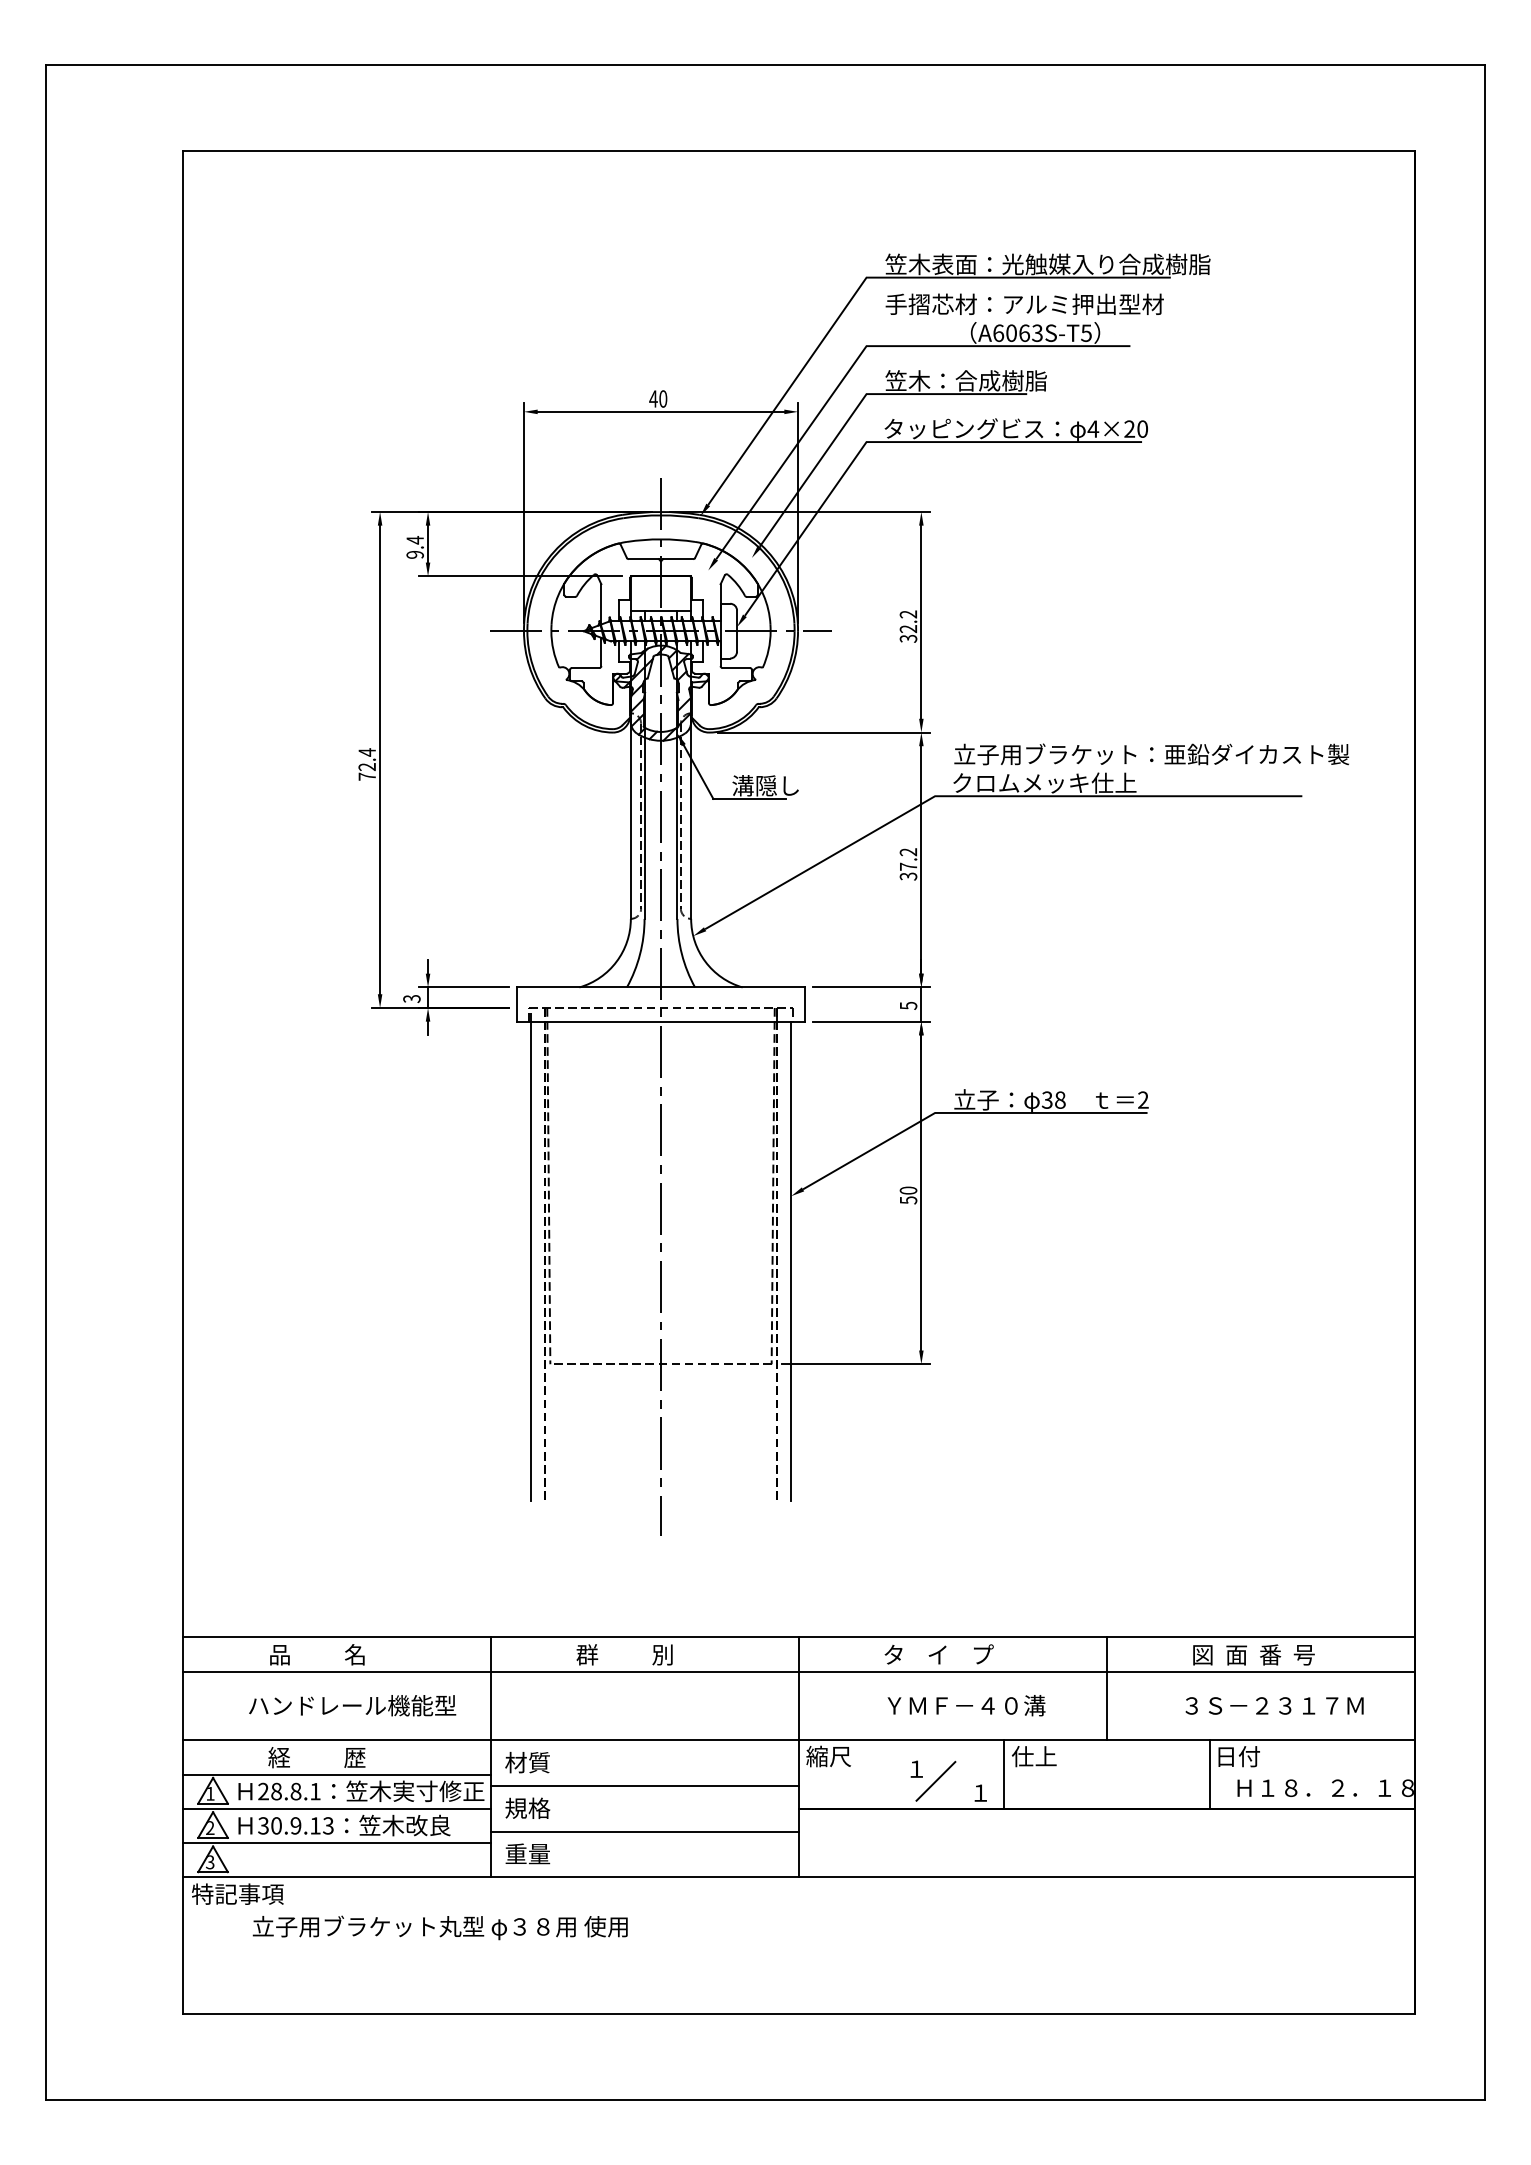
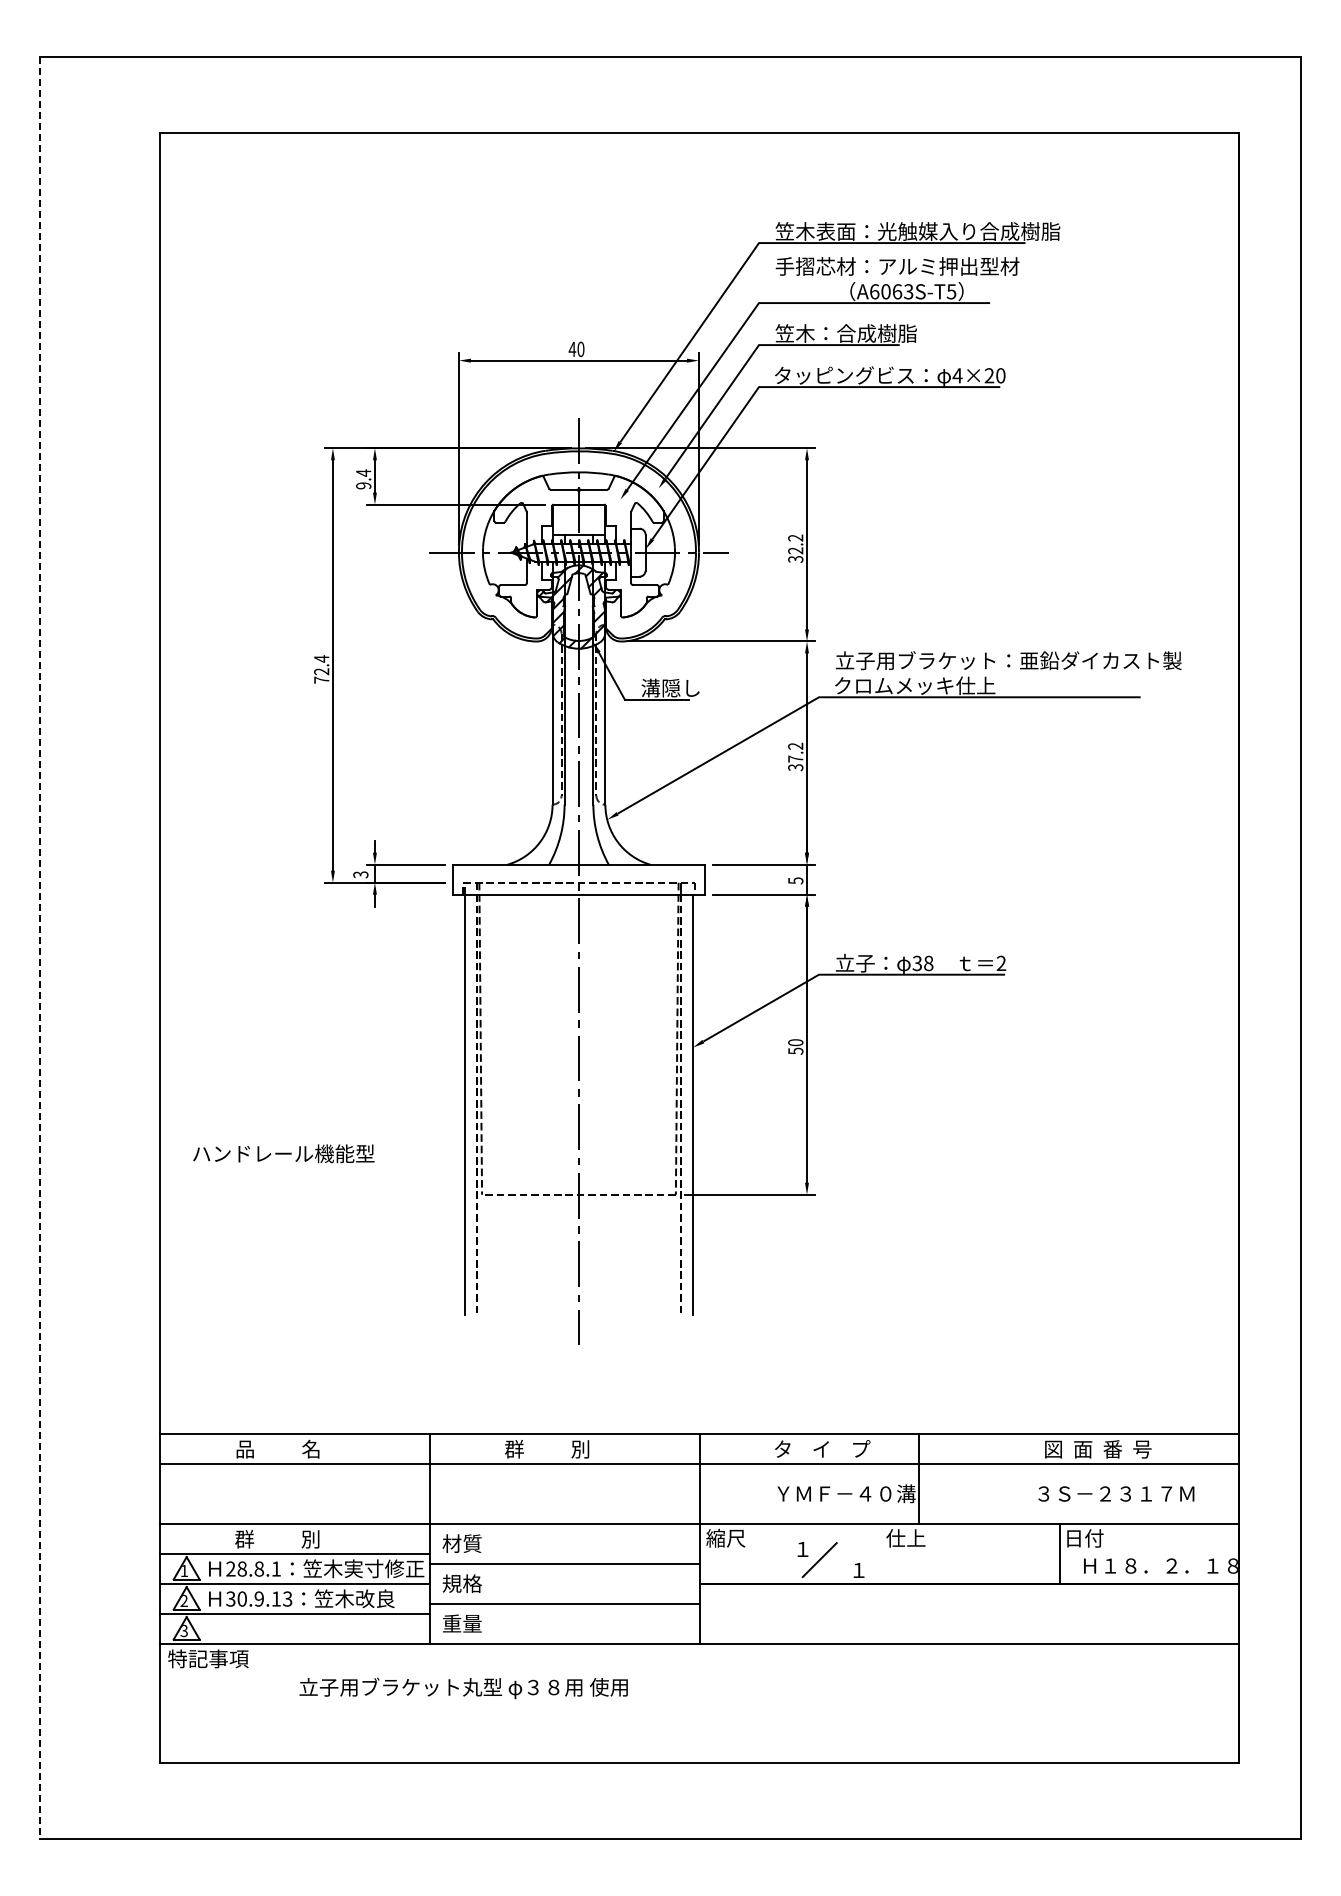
line: (46, 1083) -> (40, 948), solid -> dashed
line: (1106, 1689) -> (918, 1479), moved
text: (352, 1705) -> (283, 1153), moved
text: (316, 1757) -> (277, 1539), 経          歴 -> 群          別
line: (1004, 1775) -> (879, 1554), removed
text: (440, 1928) -> (463, 1688), moved

